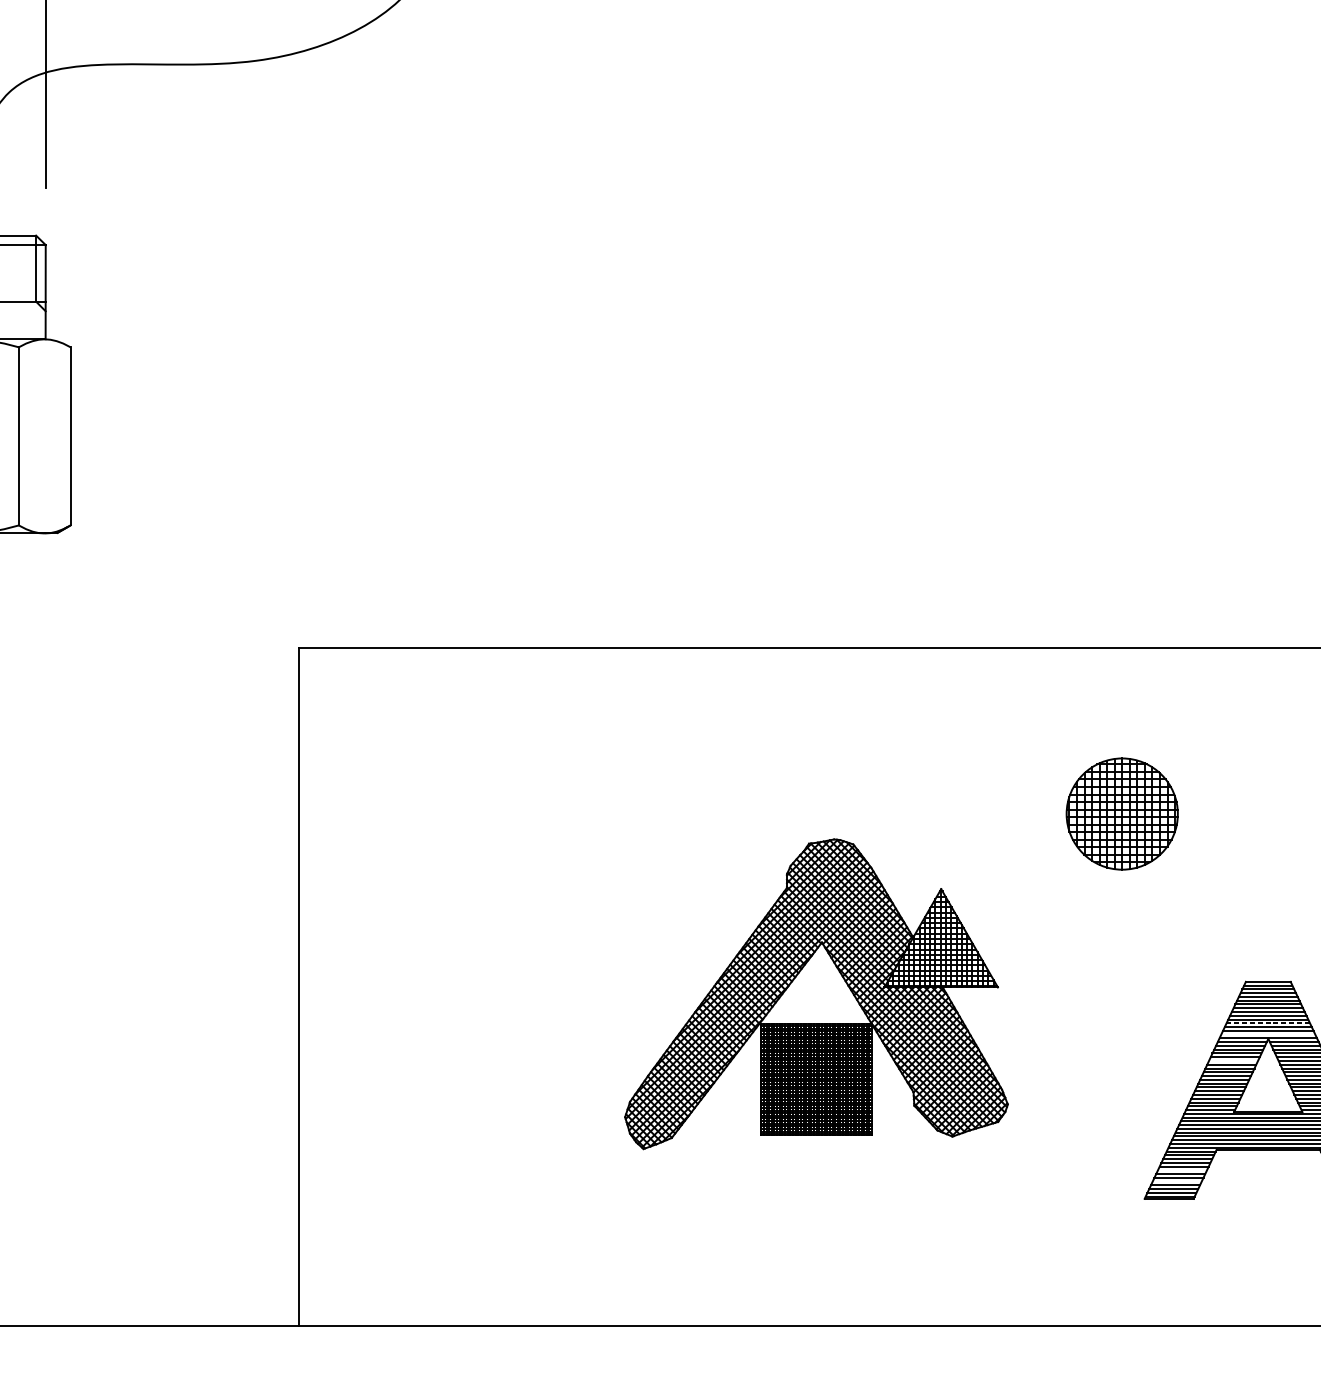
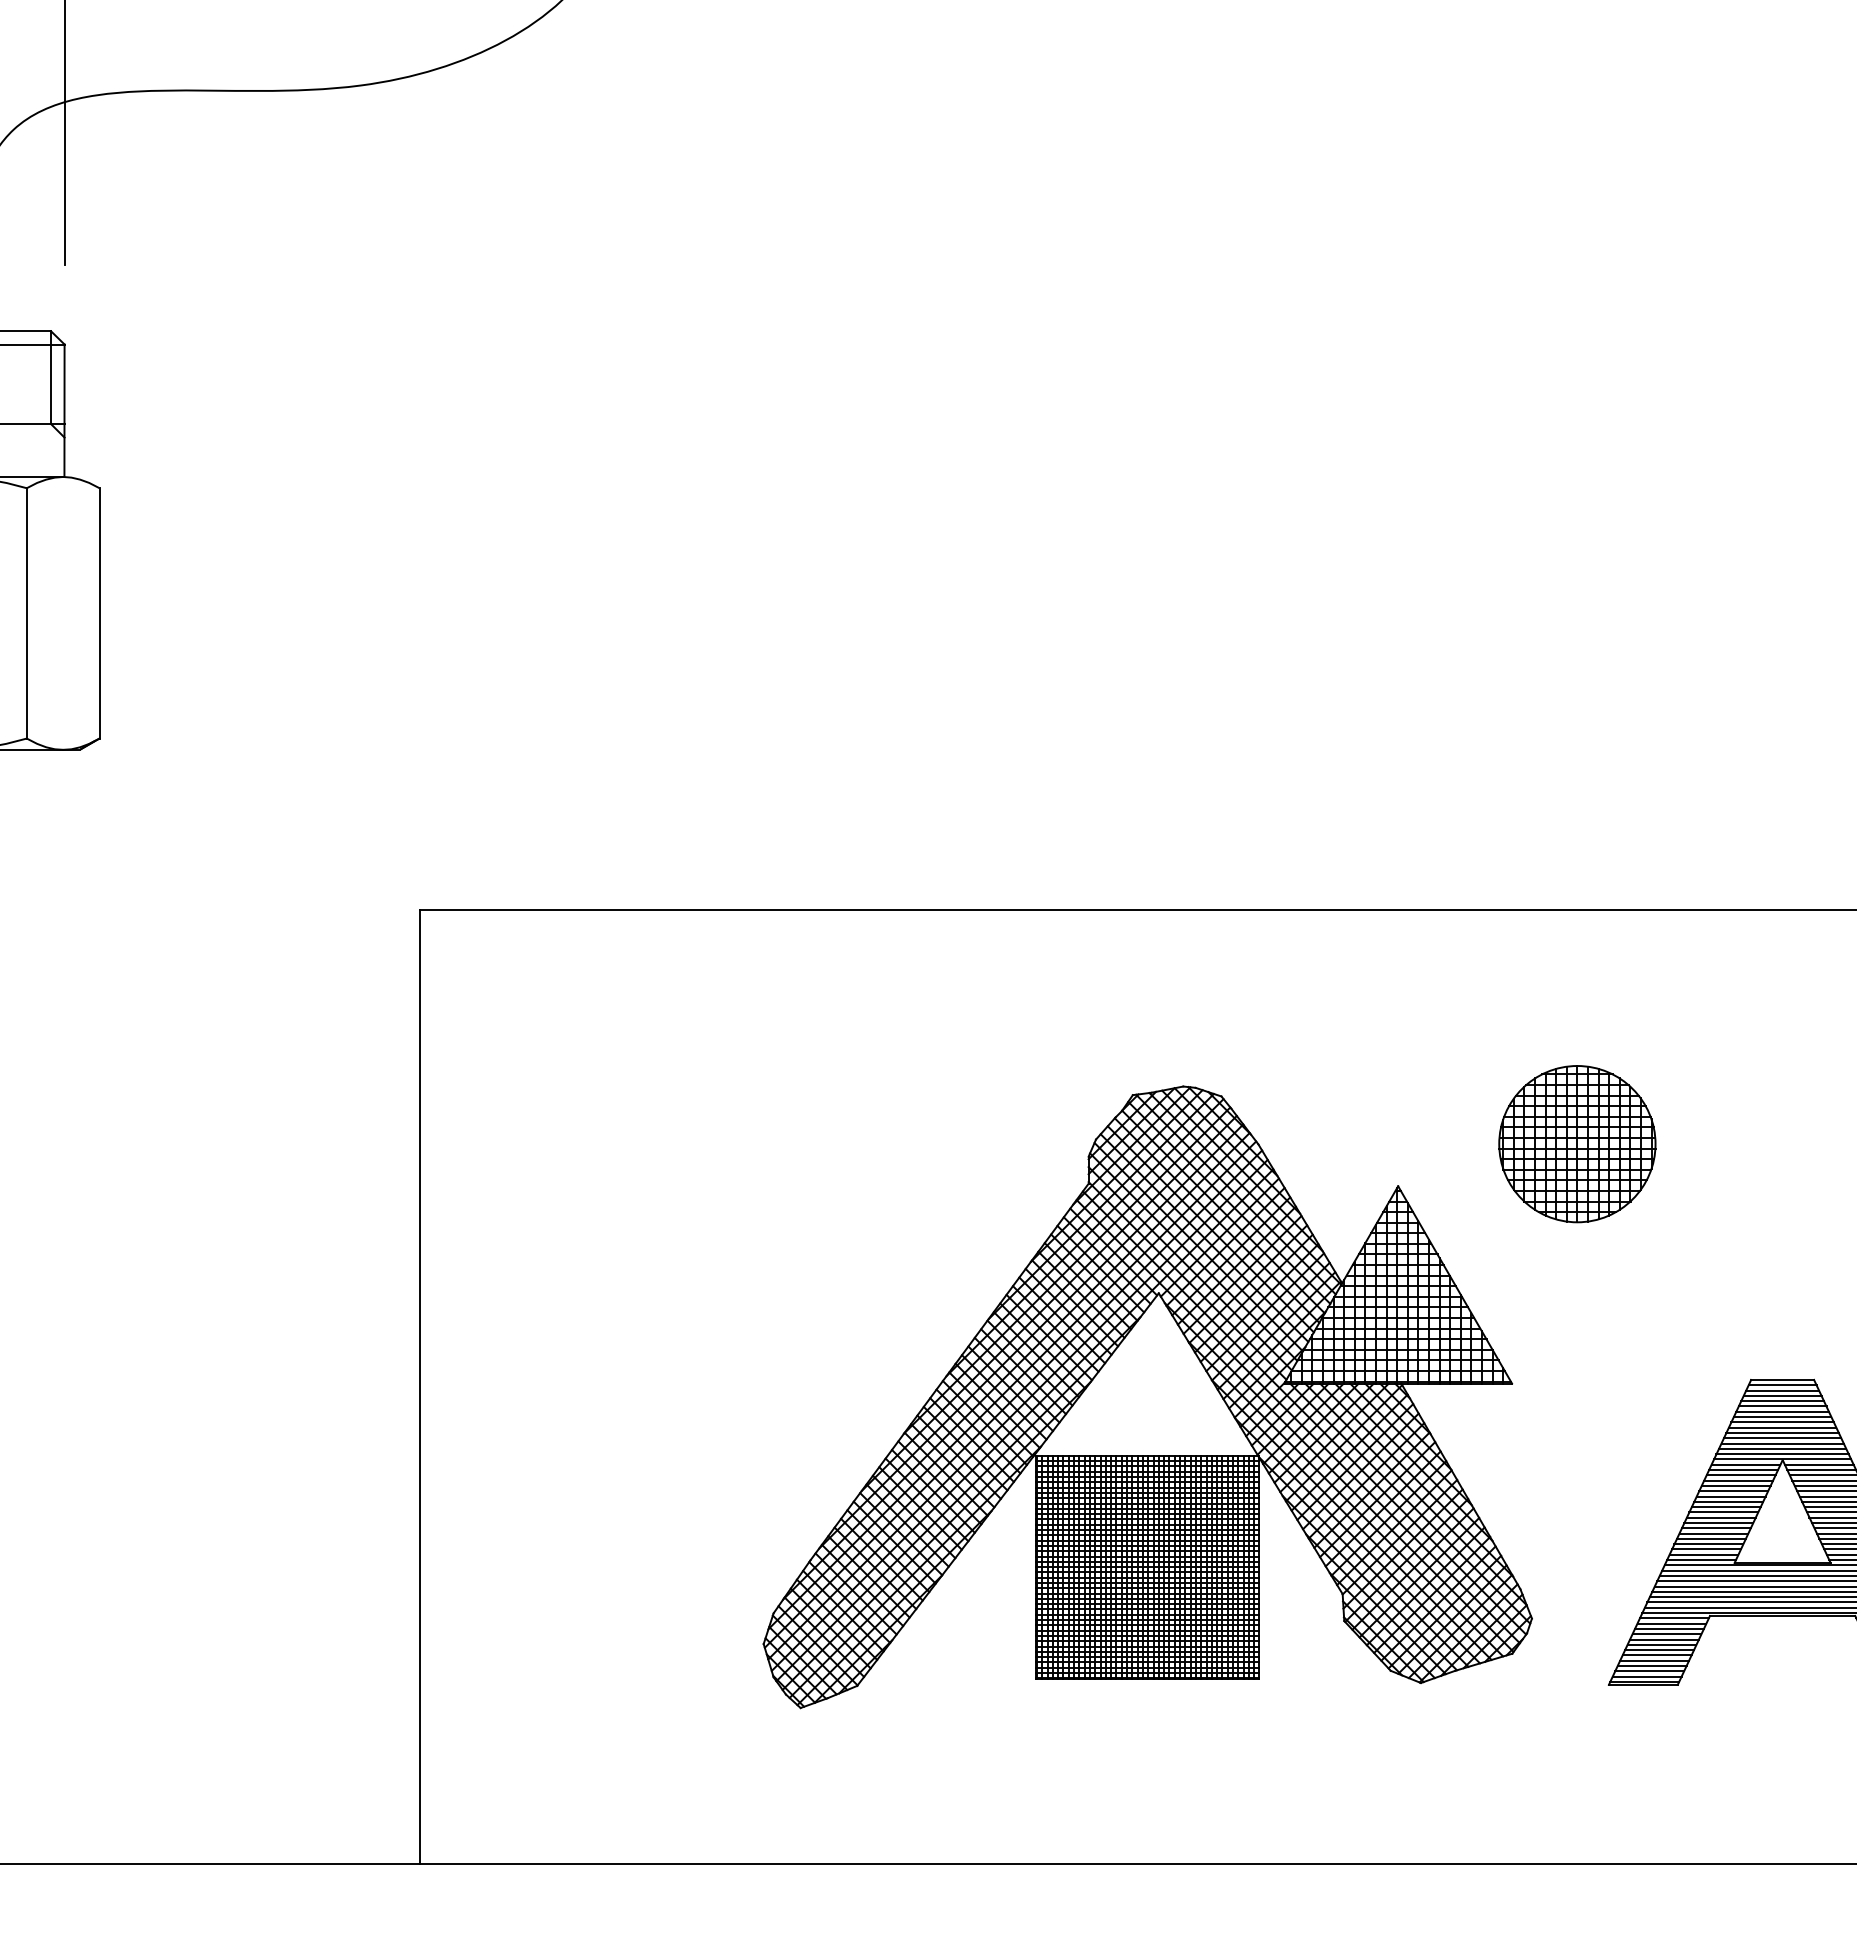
part: (816, 994) -> (1147, 1397), size x1.43
line: (1268, 1023) -> (1782, 1438), dashed -> solid
line: (1268, 1034) -> (1782, 1454), added
line: (1233, 1061) -> (1733, 1491), added
line: (1182, 1170) -> (1661, 1644), added
line: (1177, 1181) -> (1654, 1660), added

